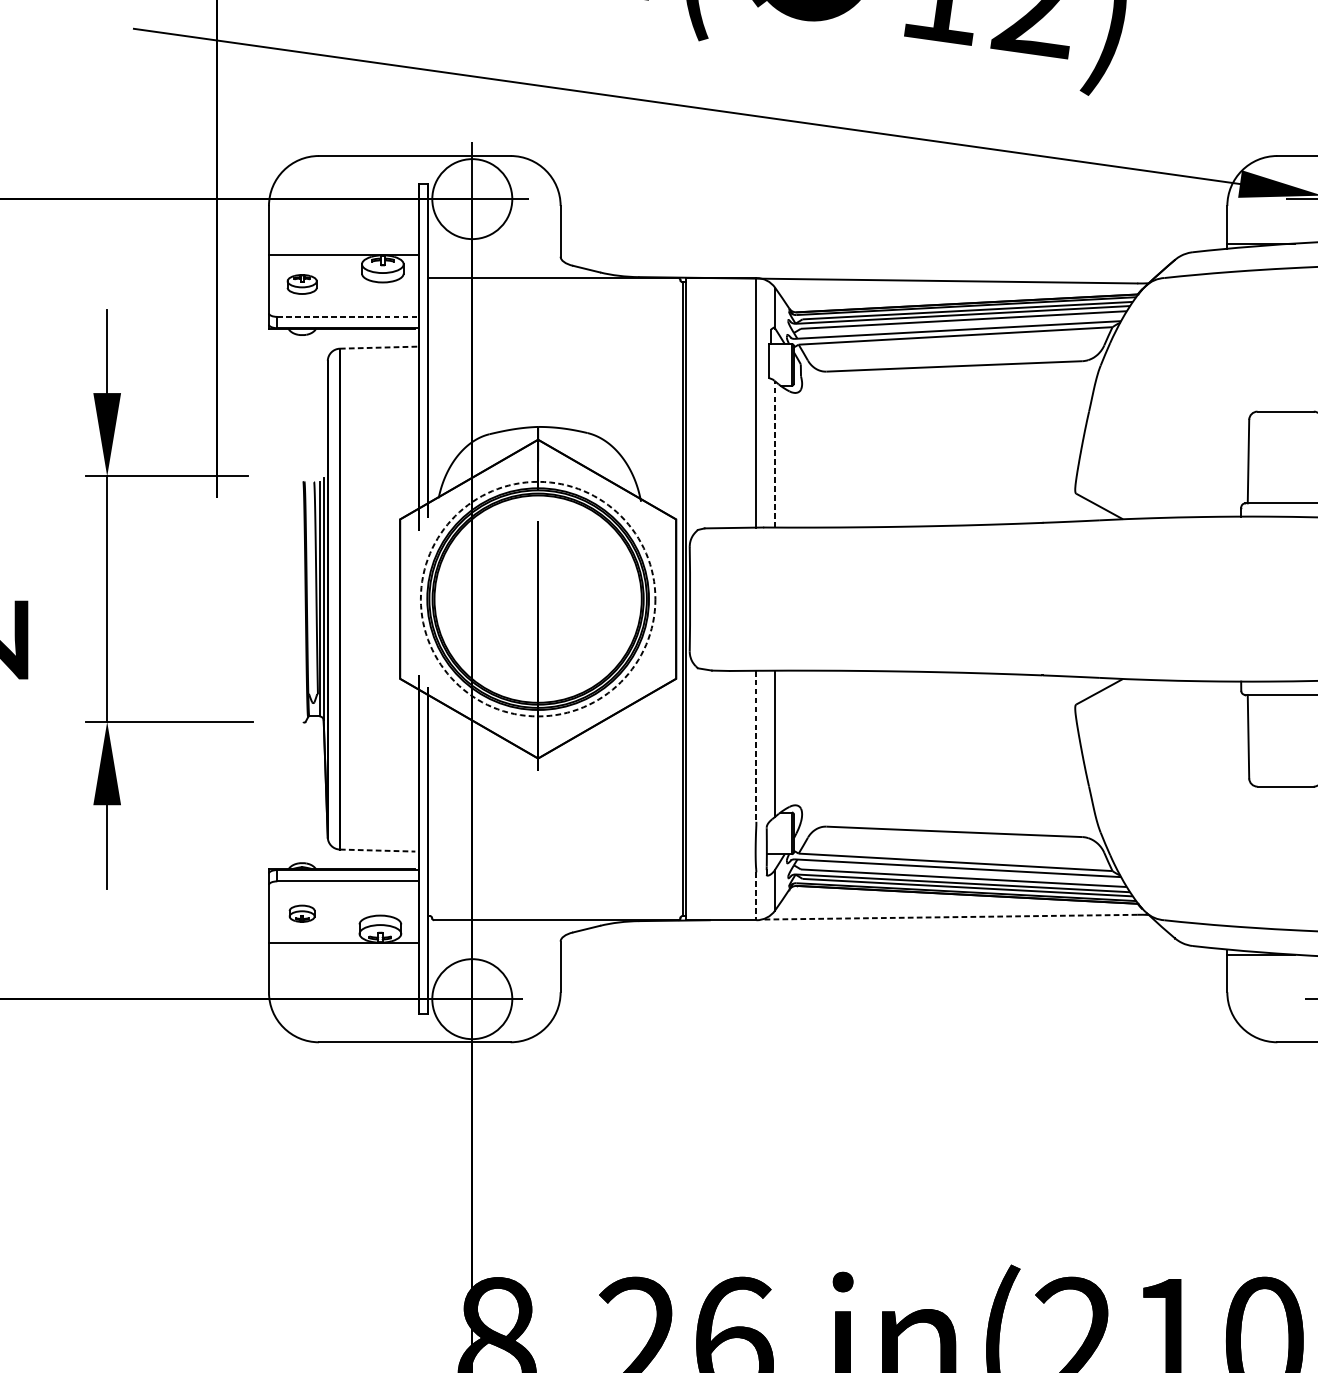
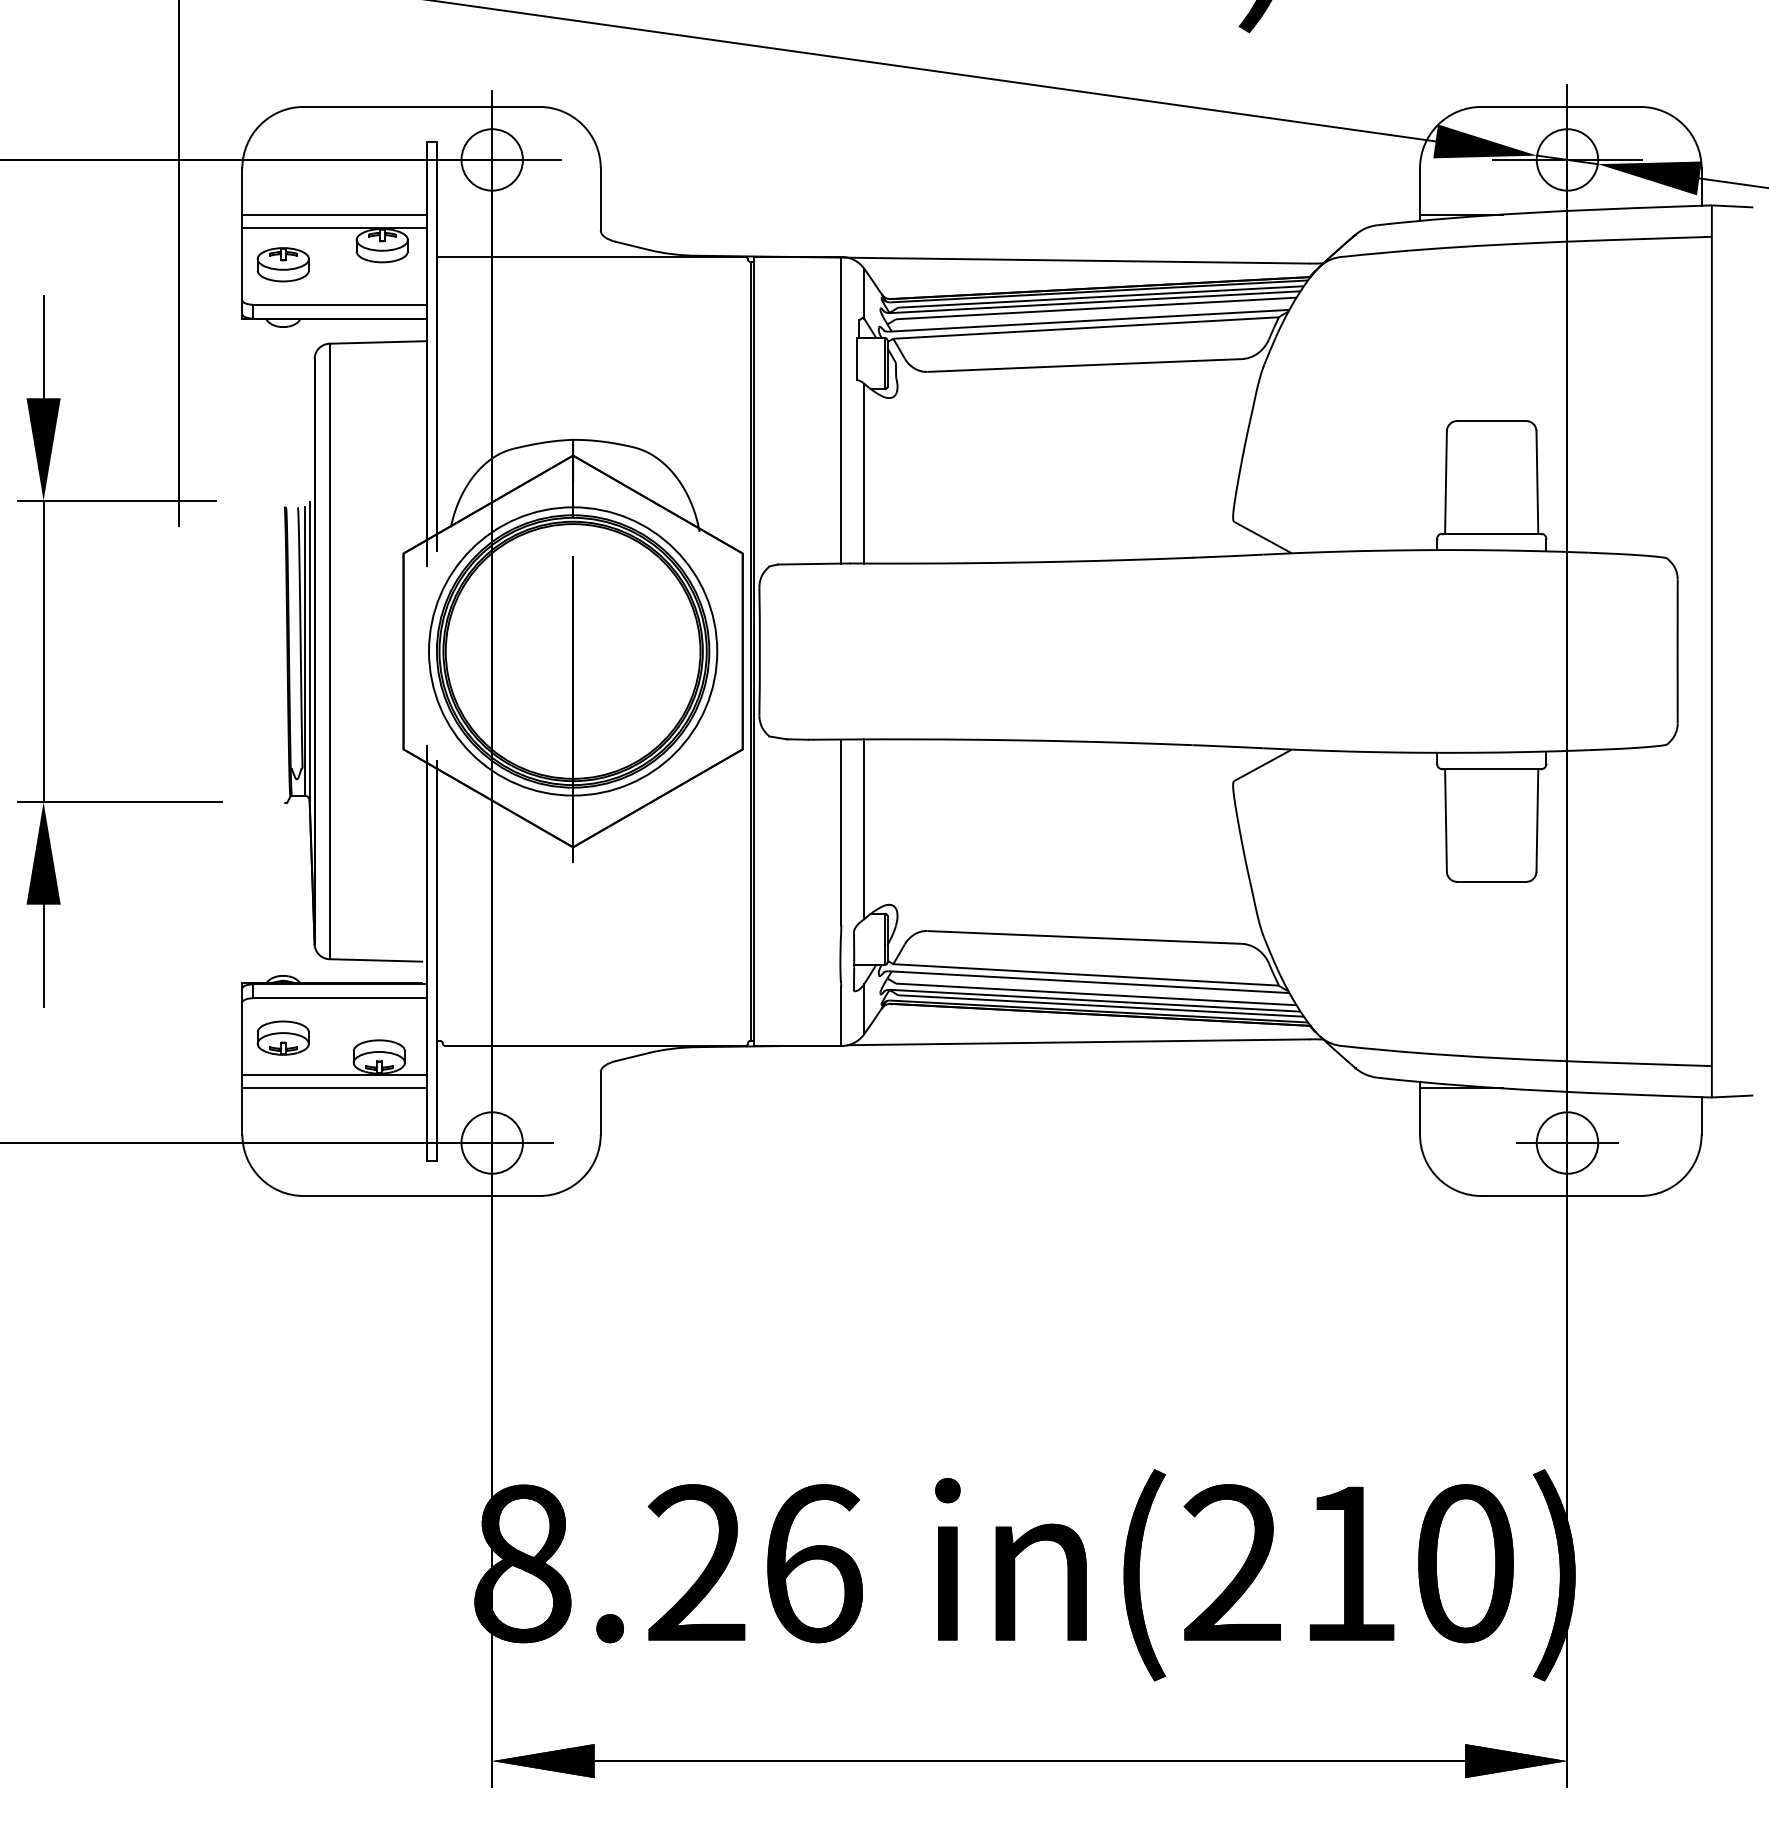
circle: (471, 198) -> (491, 159), size x0.62
line: (343, 243) -> (334, 214), added
part: (301, 284) -> (282, 264), size x1.43
line: (348, 316) -> (340, 304), dashed -> solid
line: (379, 347) -> (378, 342), dashed -> solid
line: (775, 454) -> (864, 473), dashed -> solid
circle: (538, 599) -> (573, 651), dashed -> solid
line: (756, 746) -> (841, 832), dashed -> solid
line: (378, 850) -> (376, 960), dashed -> solid
line: (756, 897) -> (841, 1017), dashed -> solid
part: (301, 913) -> (282, 1037), size x1.67
line: (949, 917) -> (1078, 1042), dashed -> solid
line: (343, 954) -> (334, 1088), added
circle: (471, 998) -> (491, 1142), size x0.62

